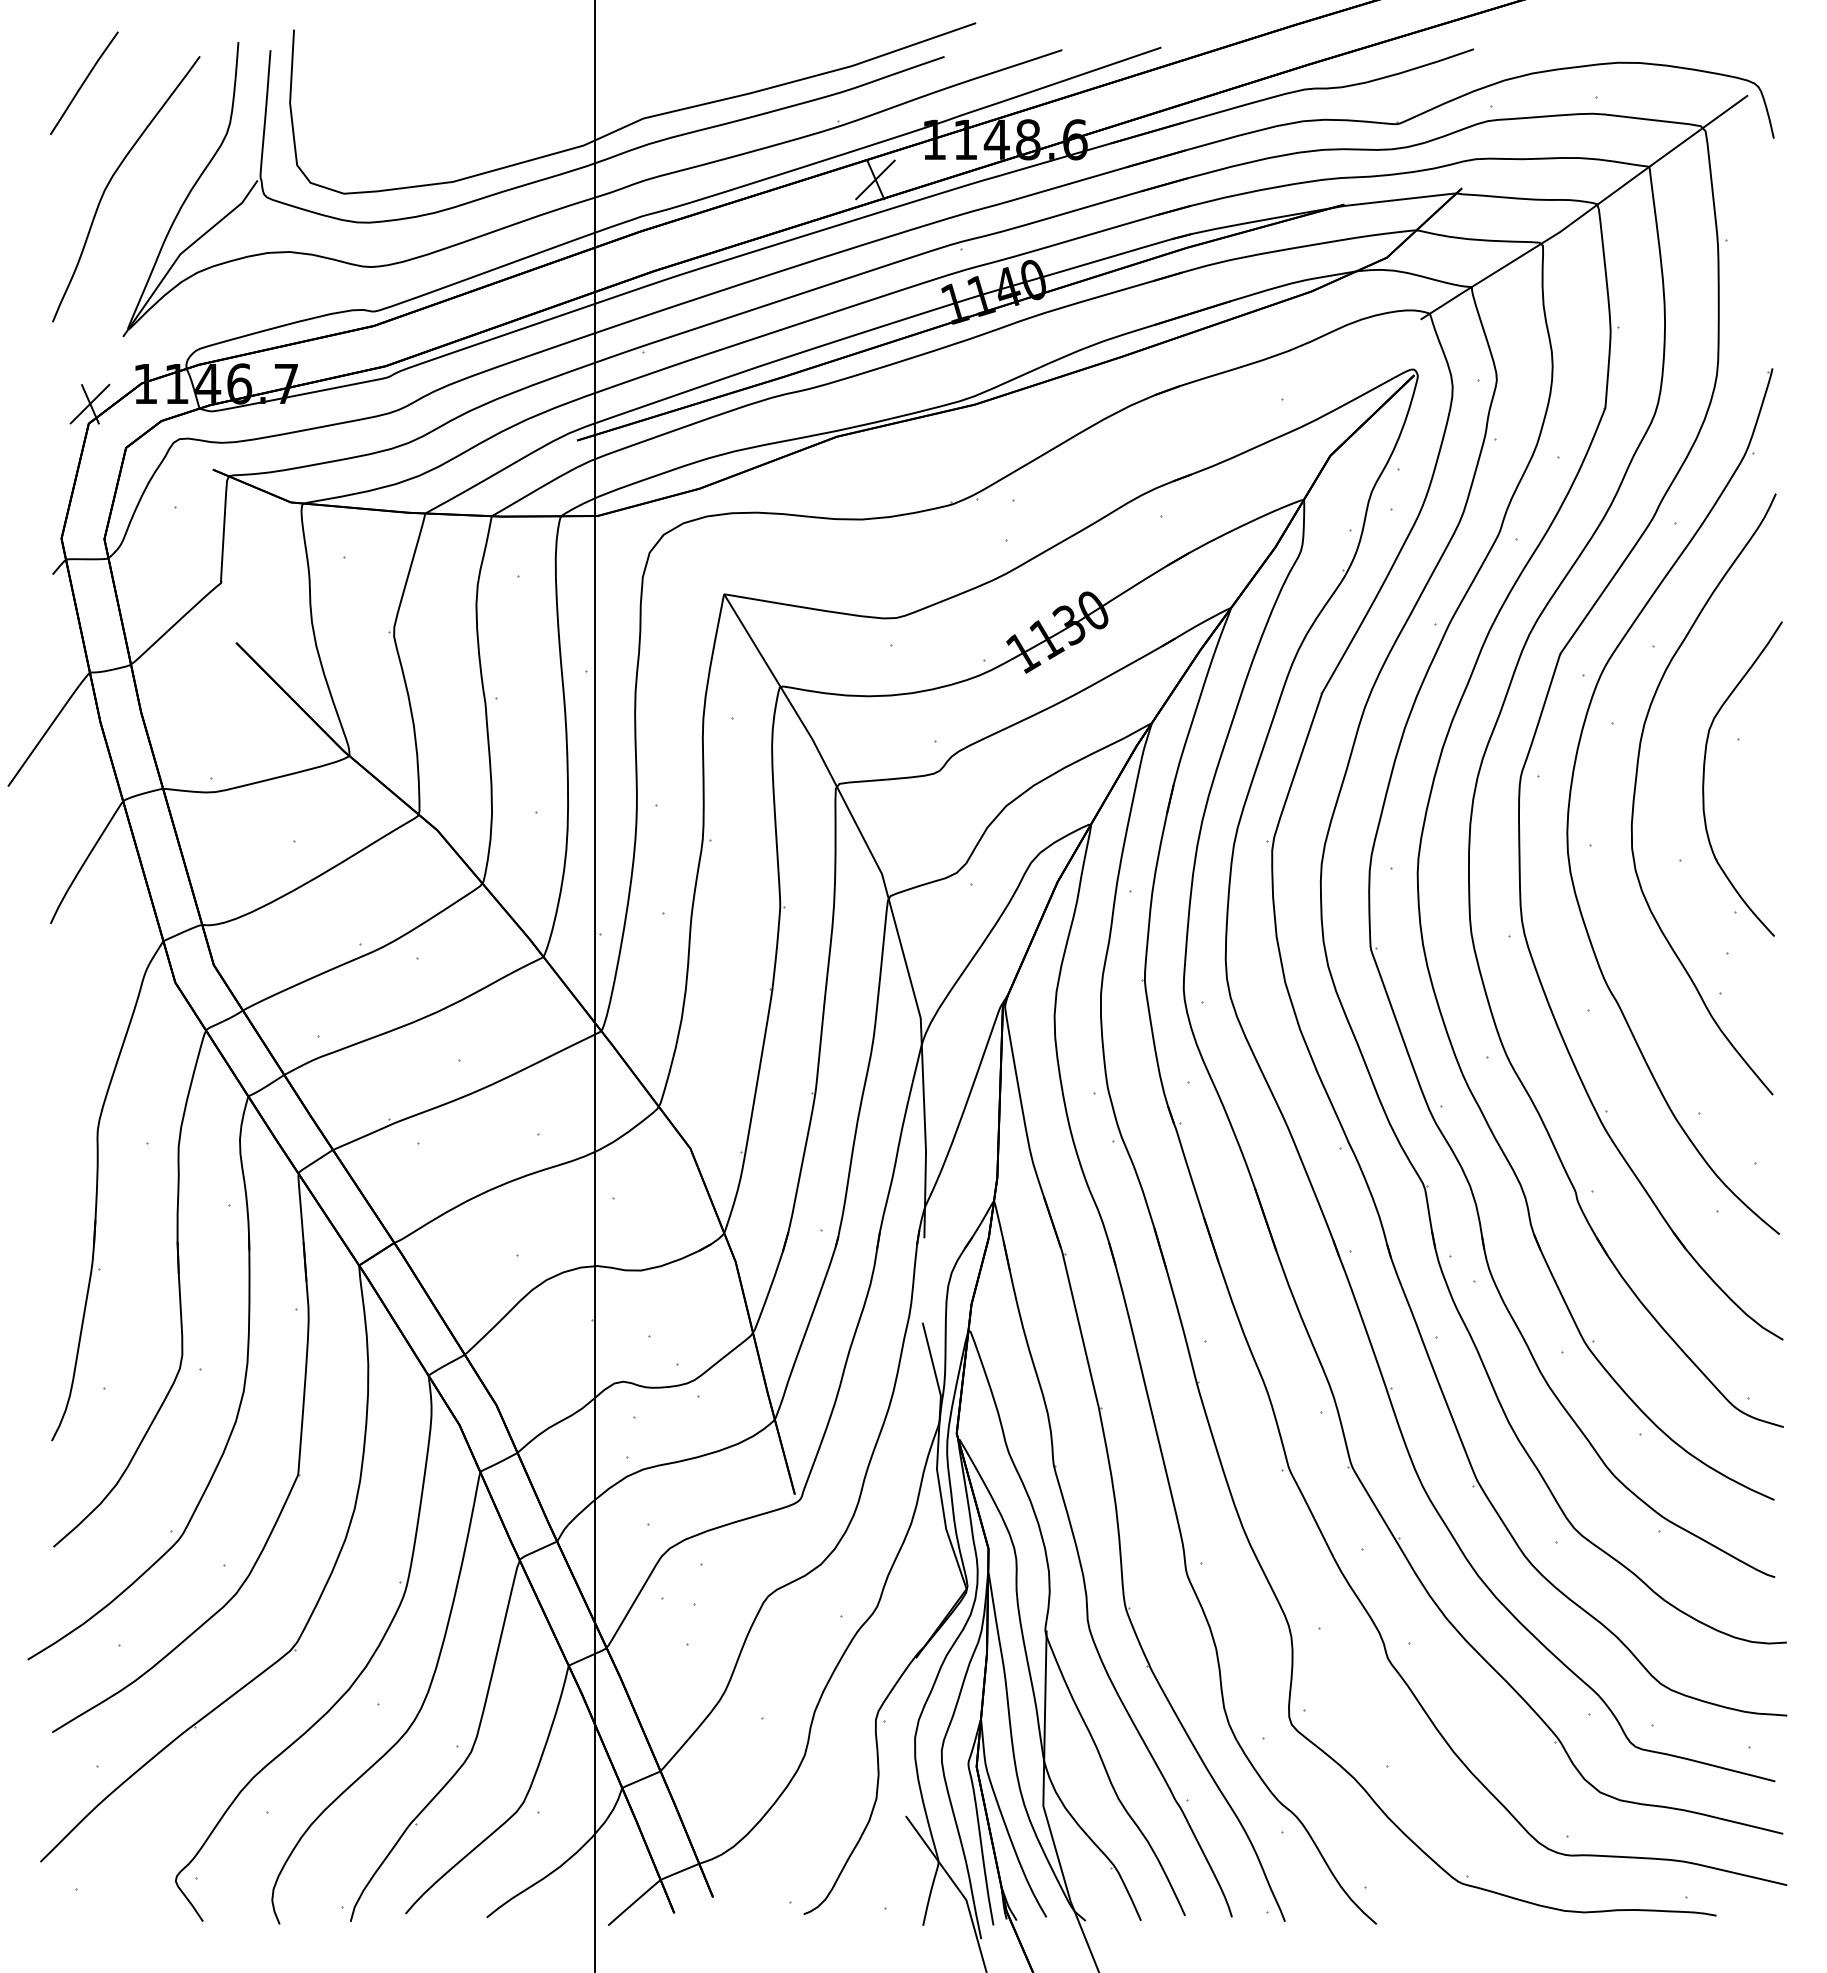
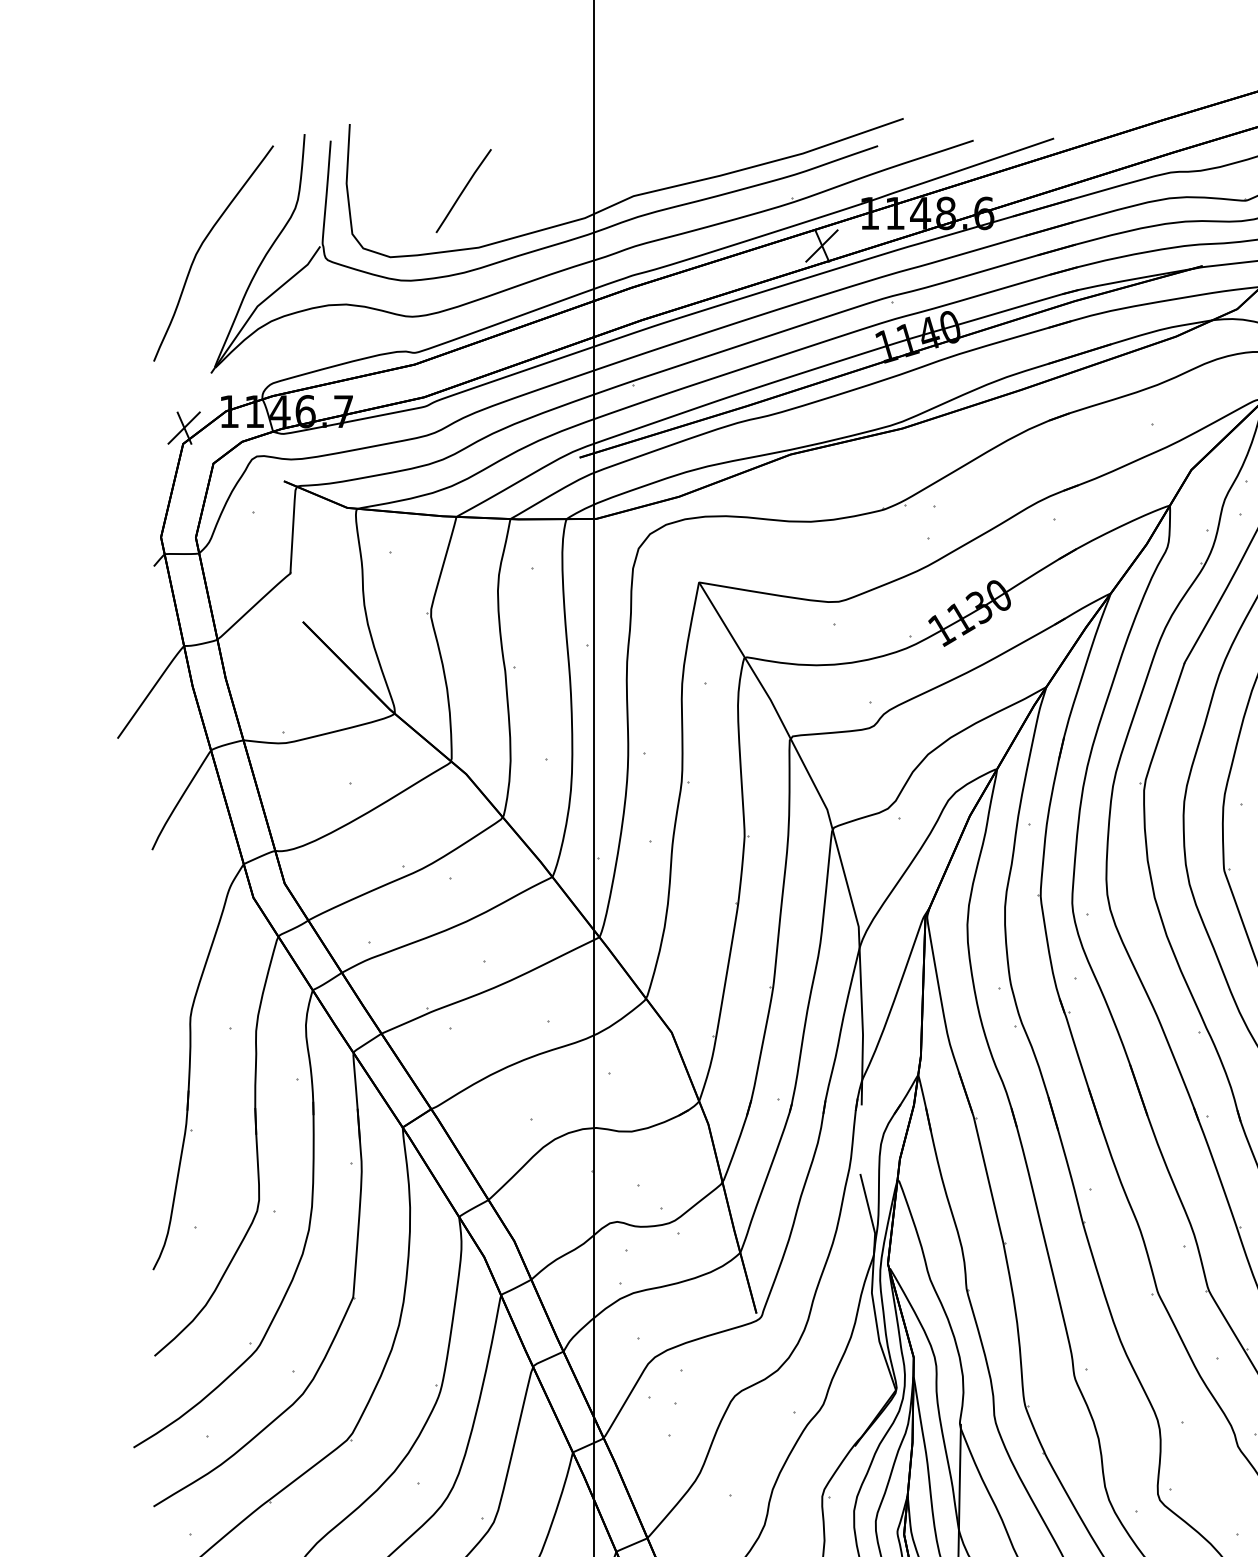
line: (84, 82) -> (463, 190), moved

